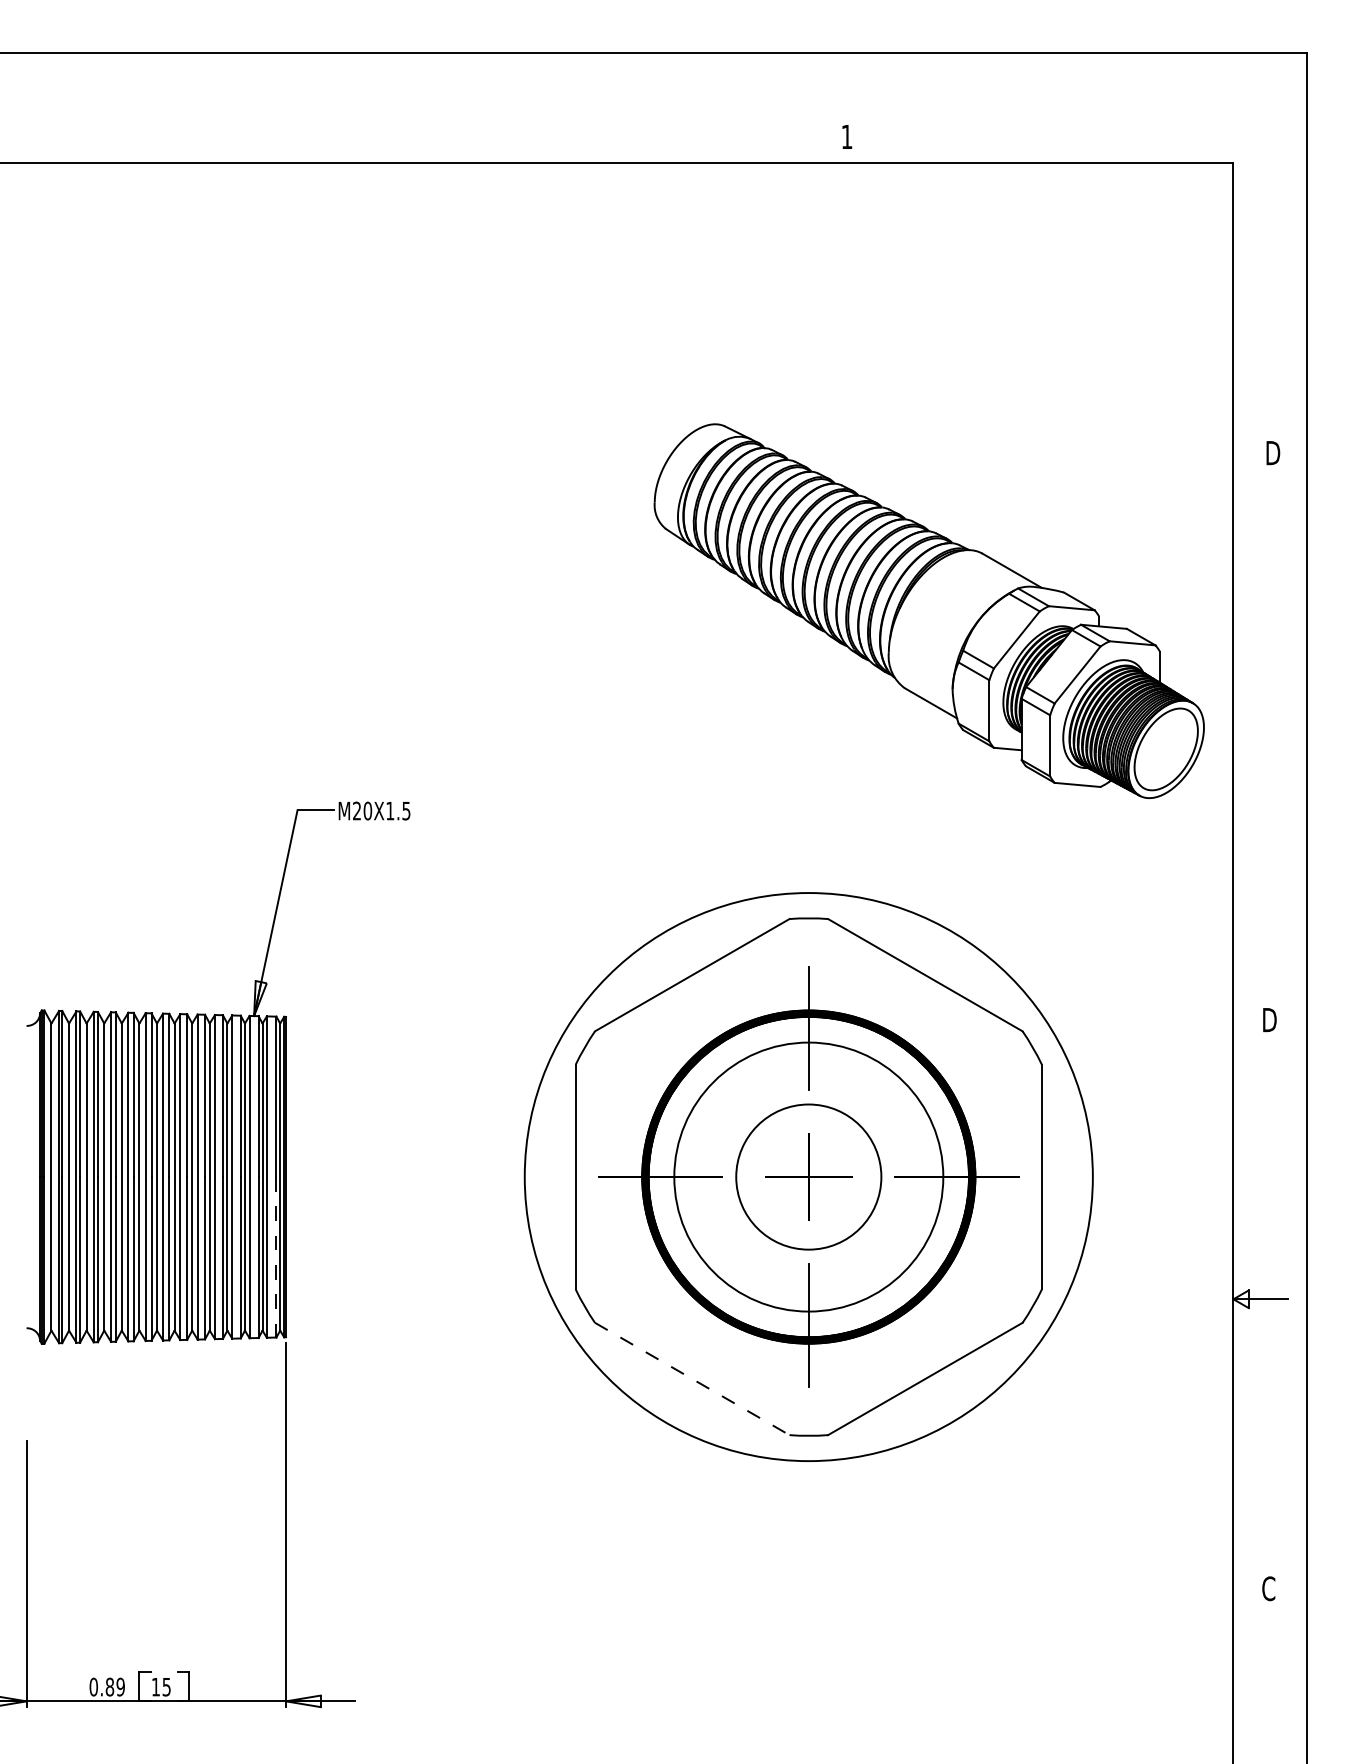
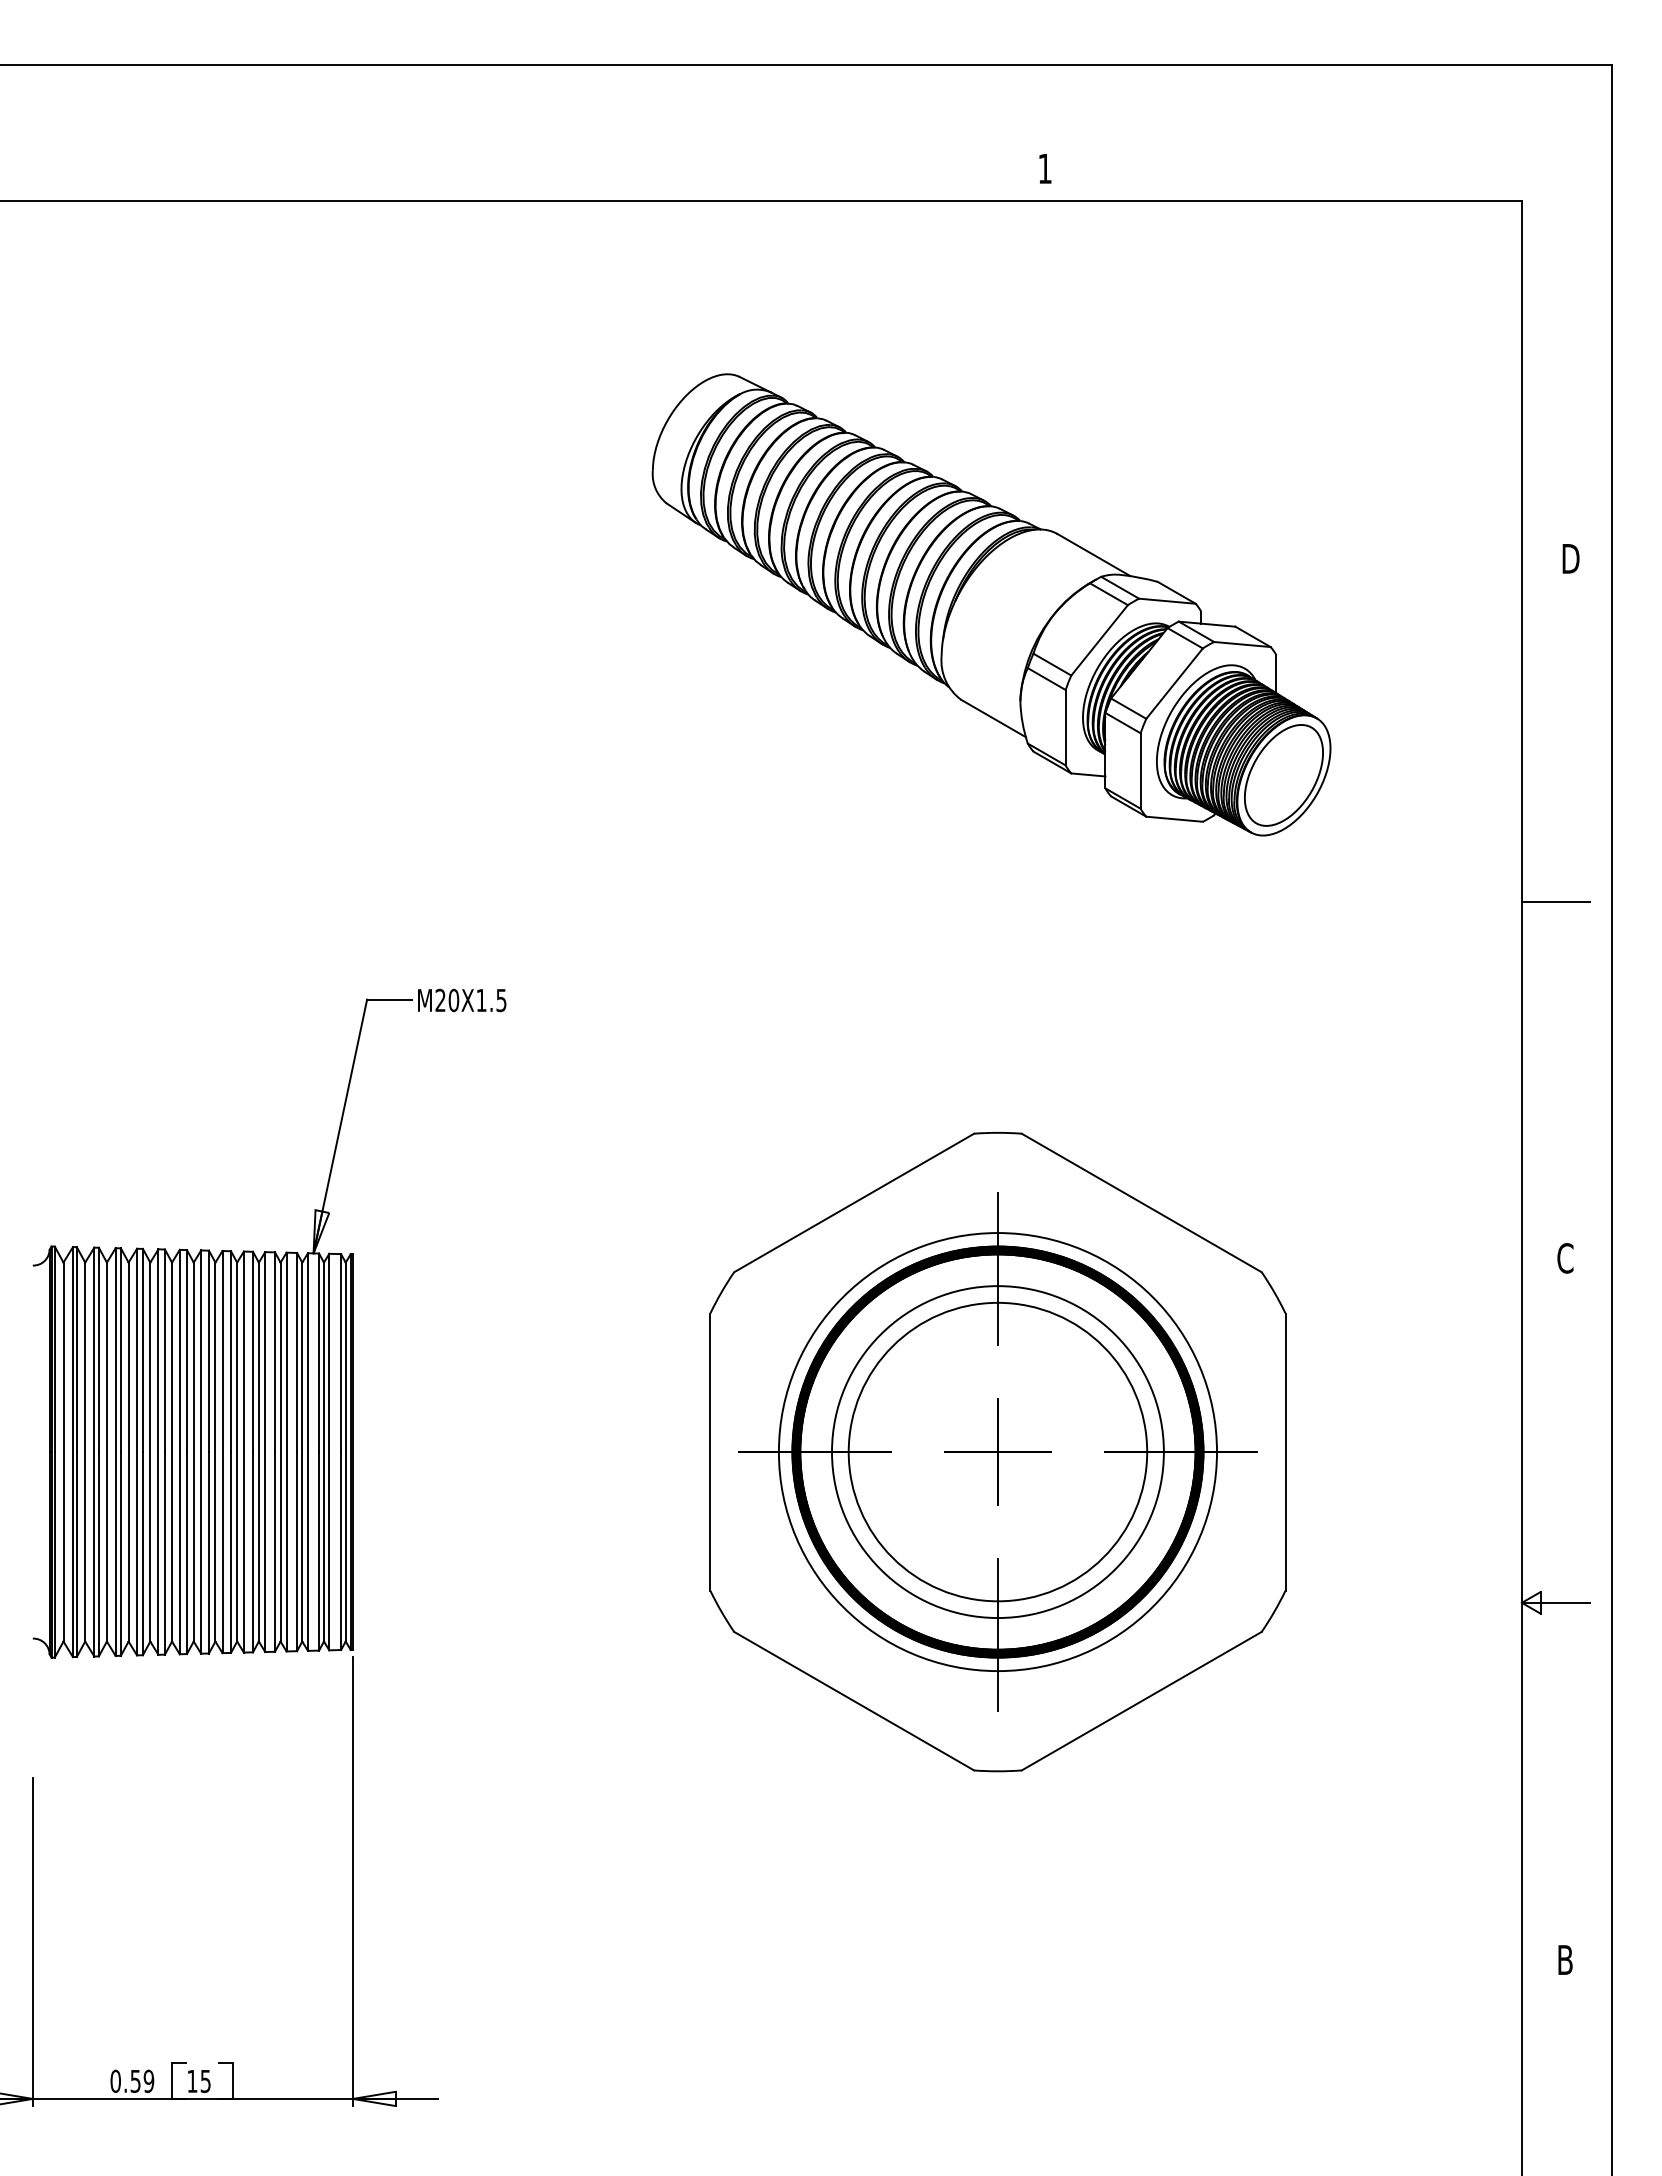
part: (929, 610) -> (991, 604), moved
line: (1260, 730) -> (1555, 901), added
text: (1269, 1020) -> (1566, 1258), D -> C
circle: (808, 1176) -> (997, 1451), size x1.67
circle: (808, 1177) -> (997, 1452), size x0.62
line: (276, 1257) -> (341, 1551), dashed -> solid
line: (692, 1379) -> (854, 1701), dashed -> solid
text: (1268, 1588) -> (1565, 1959), C -> B
text: (109, 1686) -> (135, 2080), 0.89 -> 0.59

